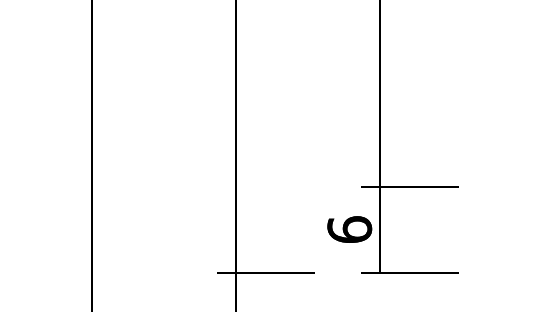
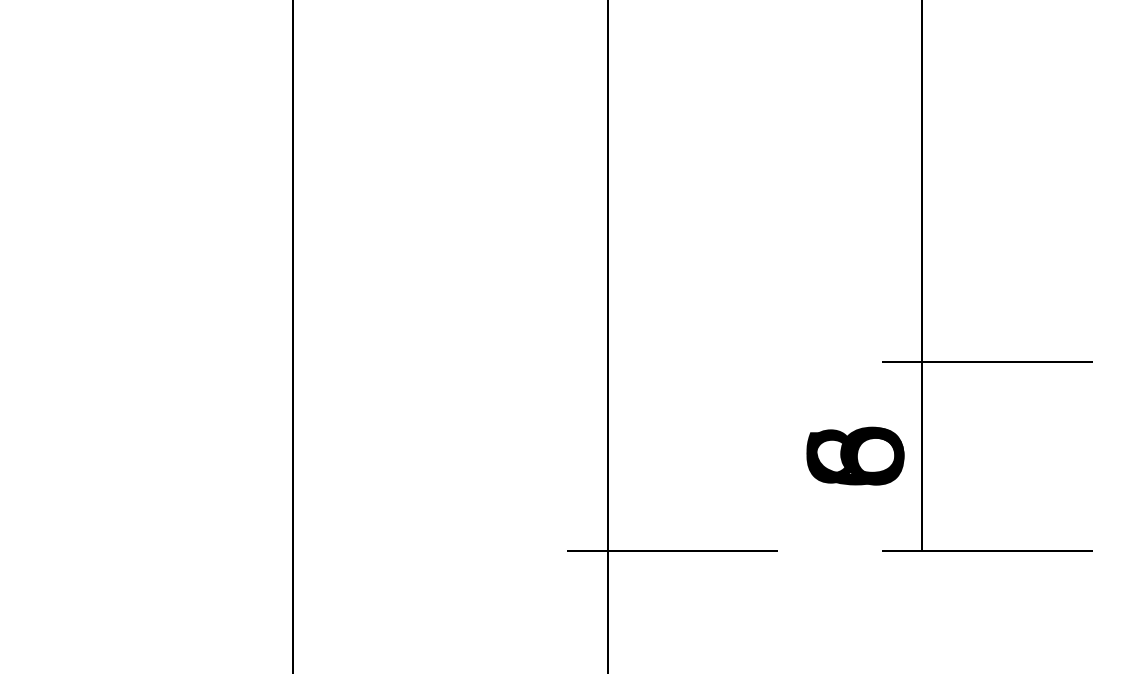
text: (349, 229) -> (854, 455), 6 -> 8

